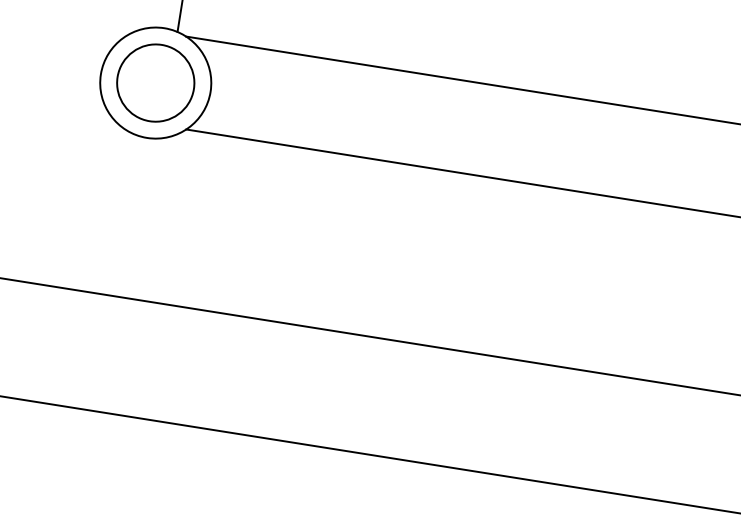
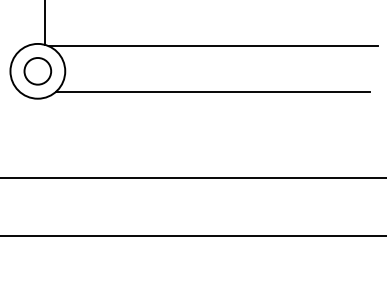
circle: (154, 83) -> (37, 71), size x0.7

